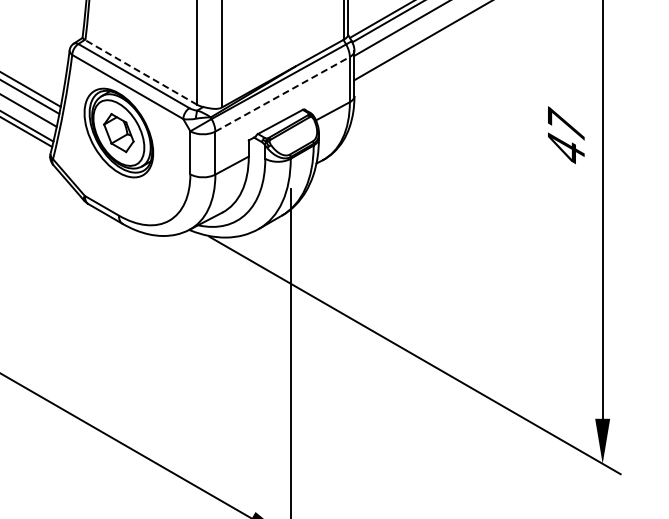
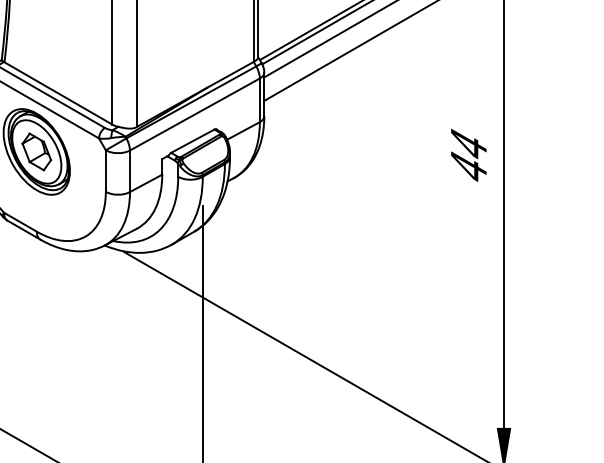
line: (141, 72) -> (58, 93), dashed -> solid
line: (282, 94) -> (194, 114), dashed -> solid
text: (566, 123) -> (469, 142), 47 -> 44

